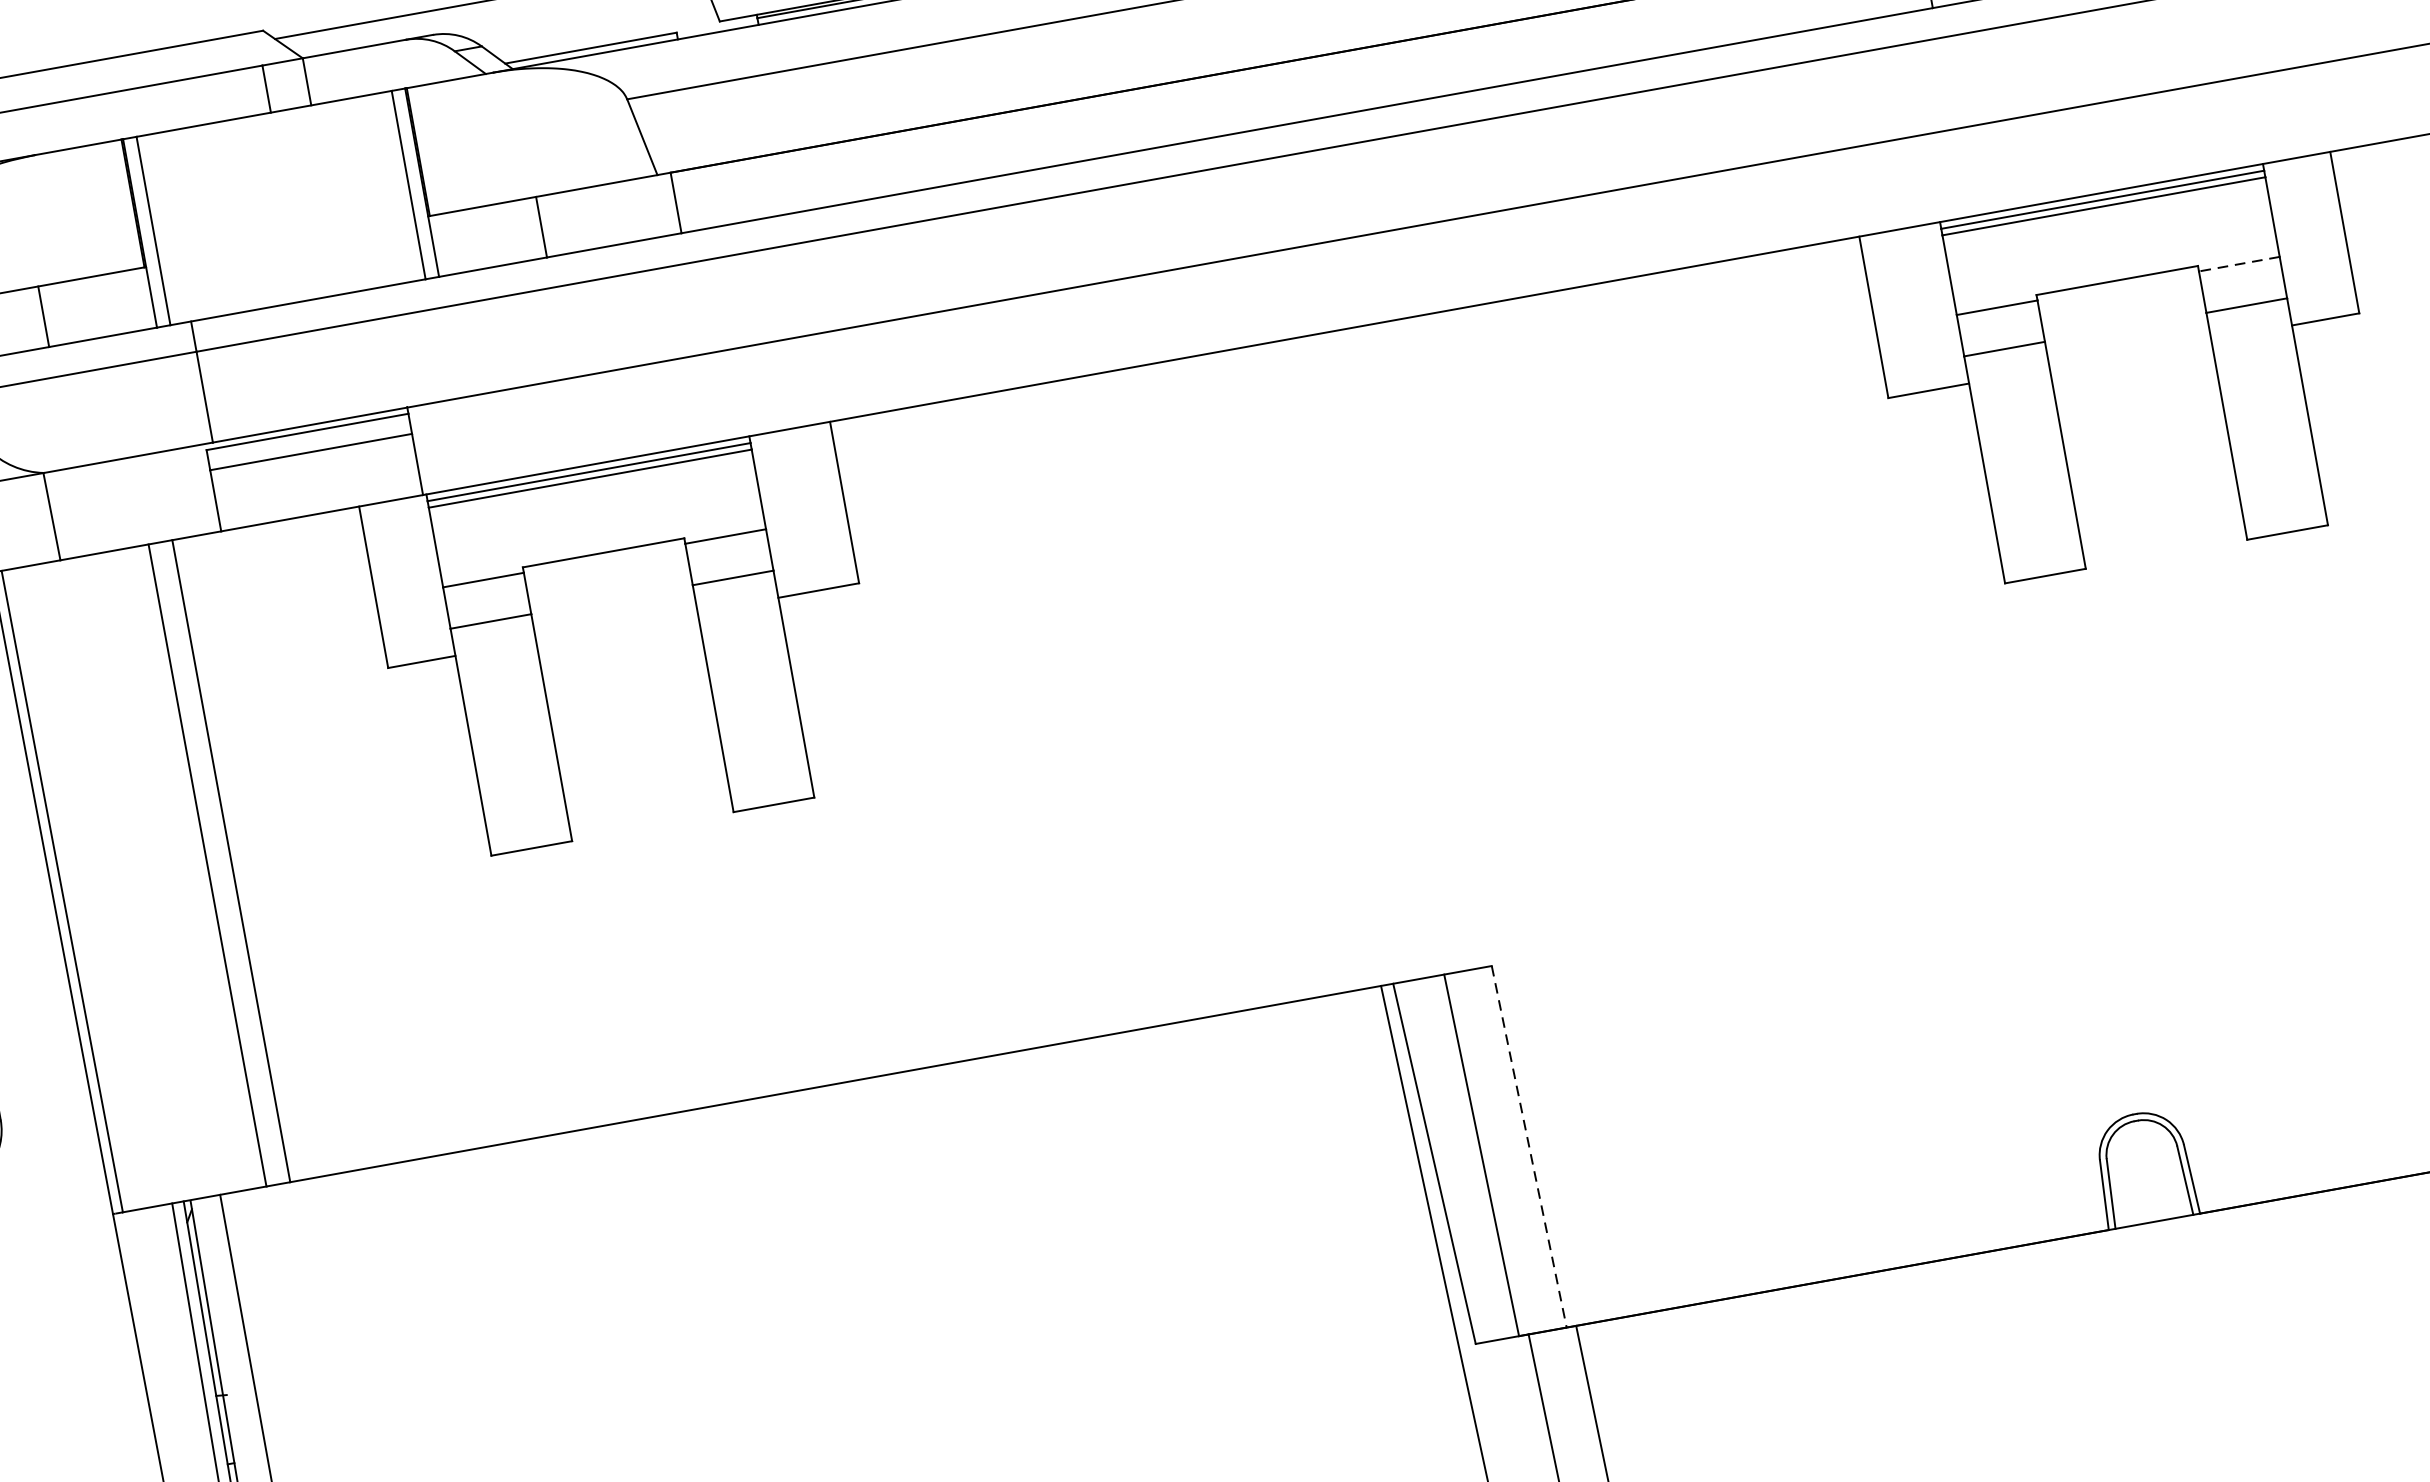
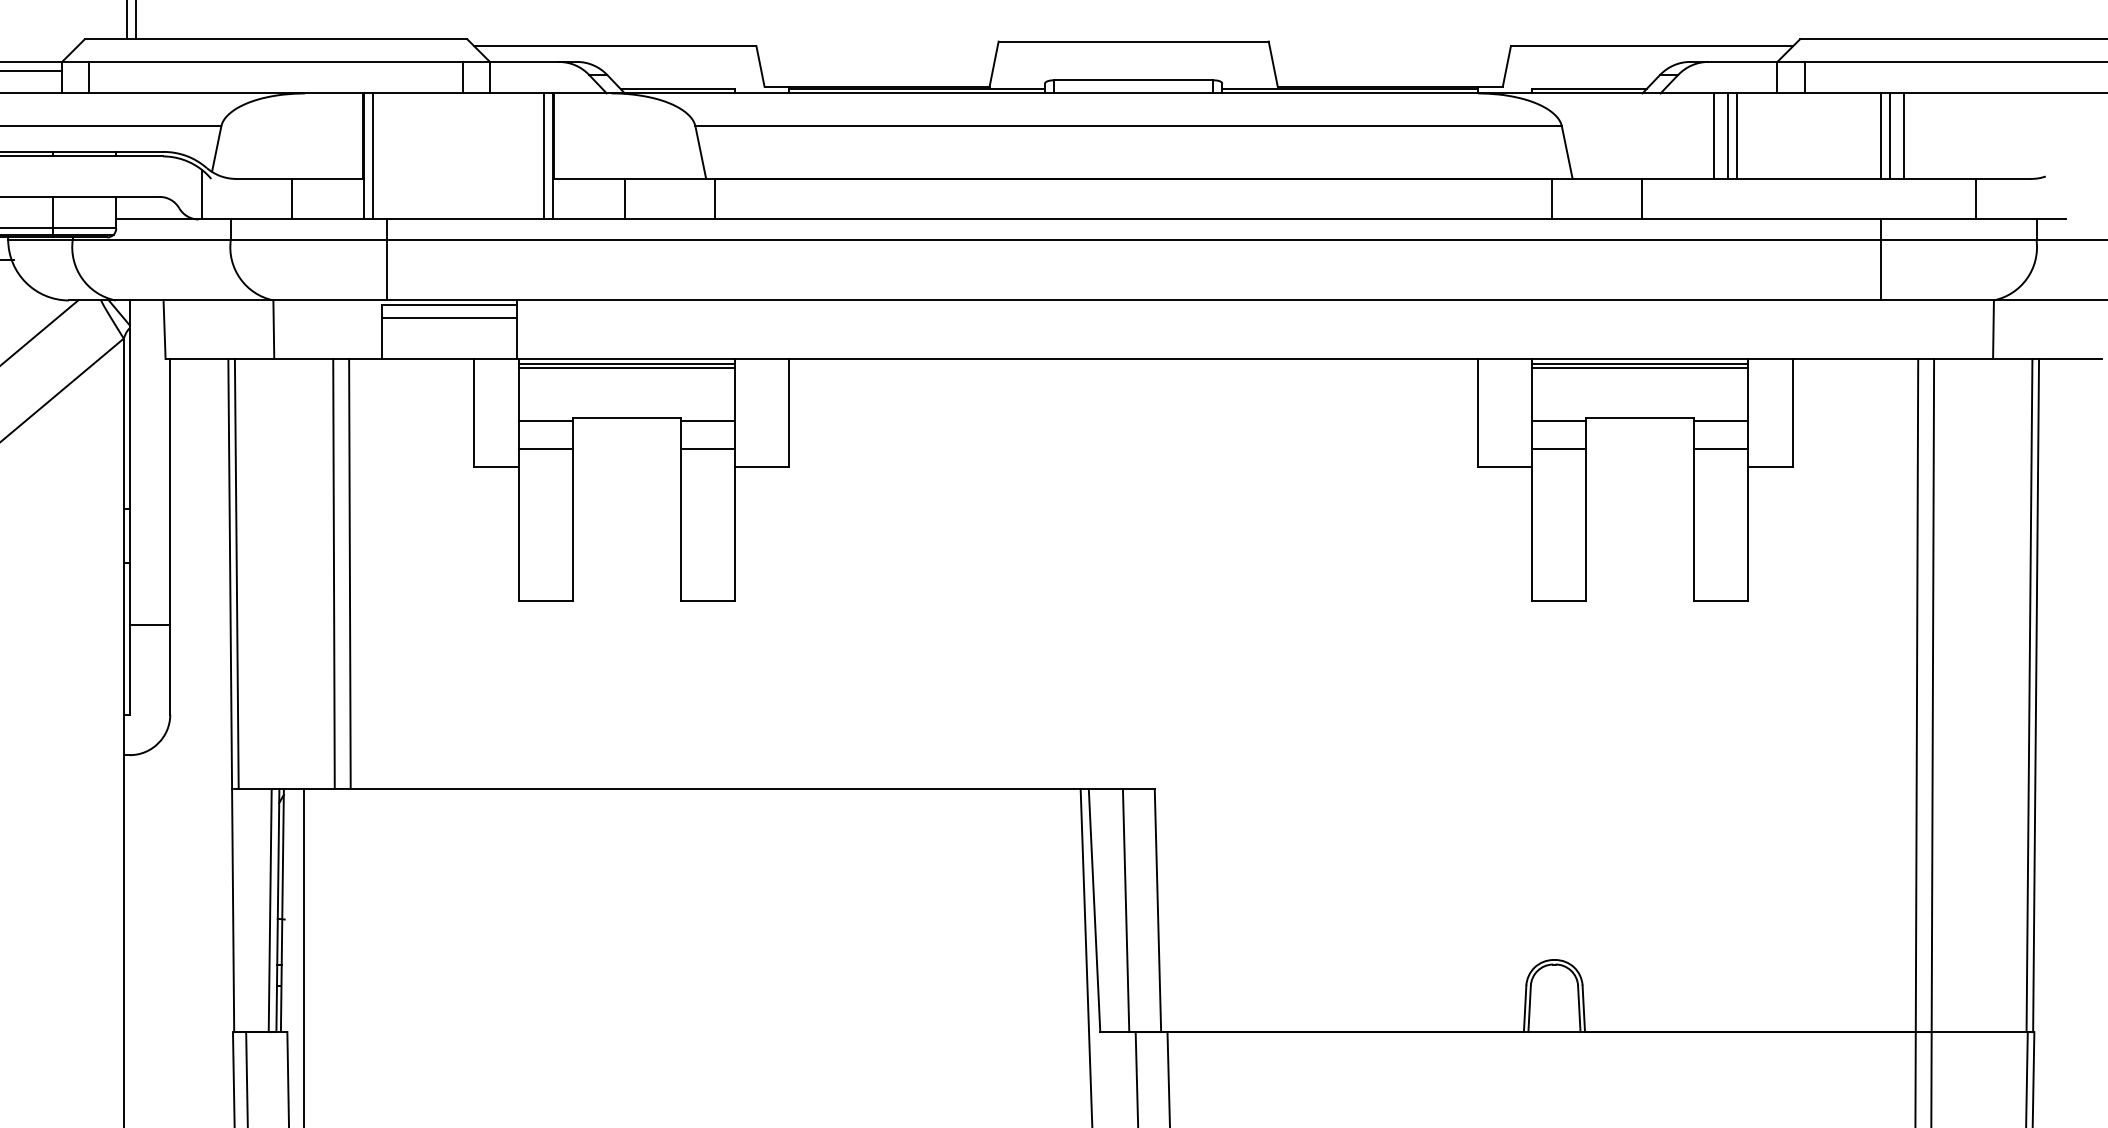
line: (2238, 264) -> (1720, 421), dashed -> solid
line: (1528, 1146) -> (1157, 910), dashed -> solid

